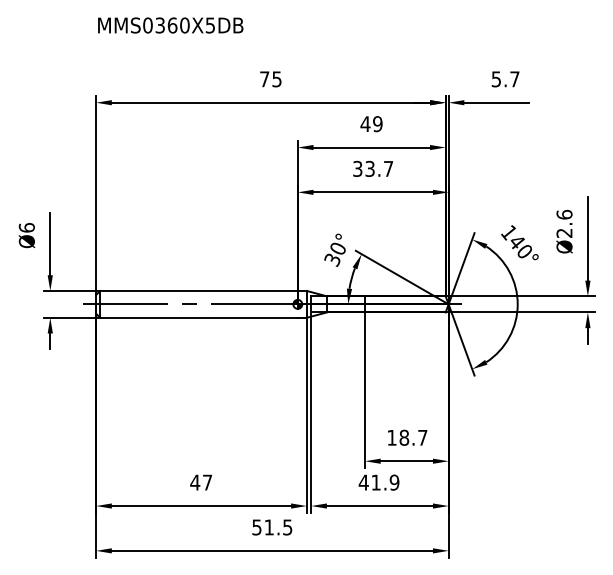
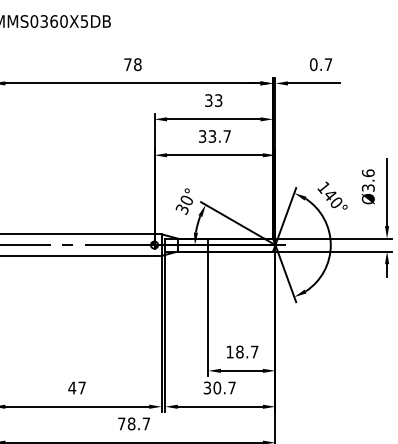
text: (276, 79) -> (137, 64), 75 -> 78
text: (496, 79) -> (313, 64), 5.7 -> 0.7
text: (371, 124) -> (213, 100), 49 -> 33
text: (564, 232) -> (368, 187), Ø2.6 -> Ø3.6
text: (378, 482) -> (219, 387), 41.9 -> 30.7
text: (272, 527) -> (134, 423), 51.5 -> 78.7

